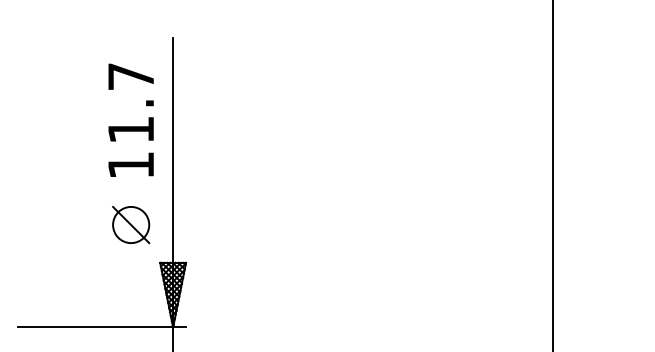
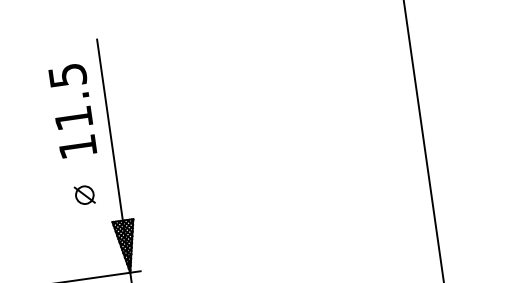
text: (131, 76) -> (67, 75), 11.7 -> 11.5
part: (131, 225) -> (85, 195), size x0.6

